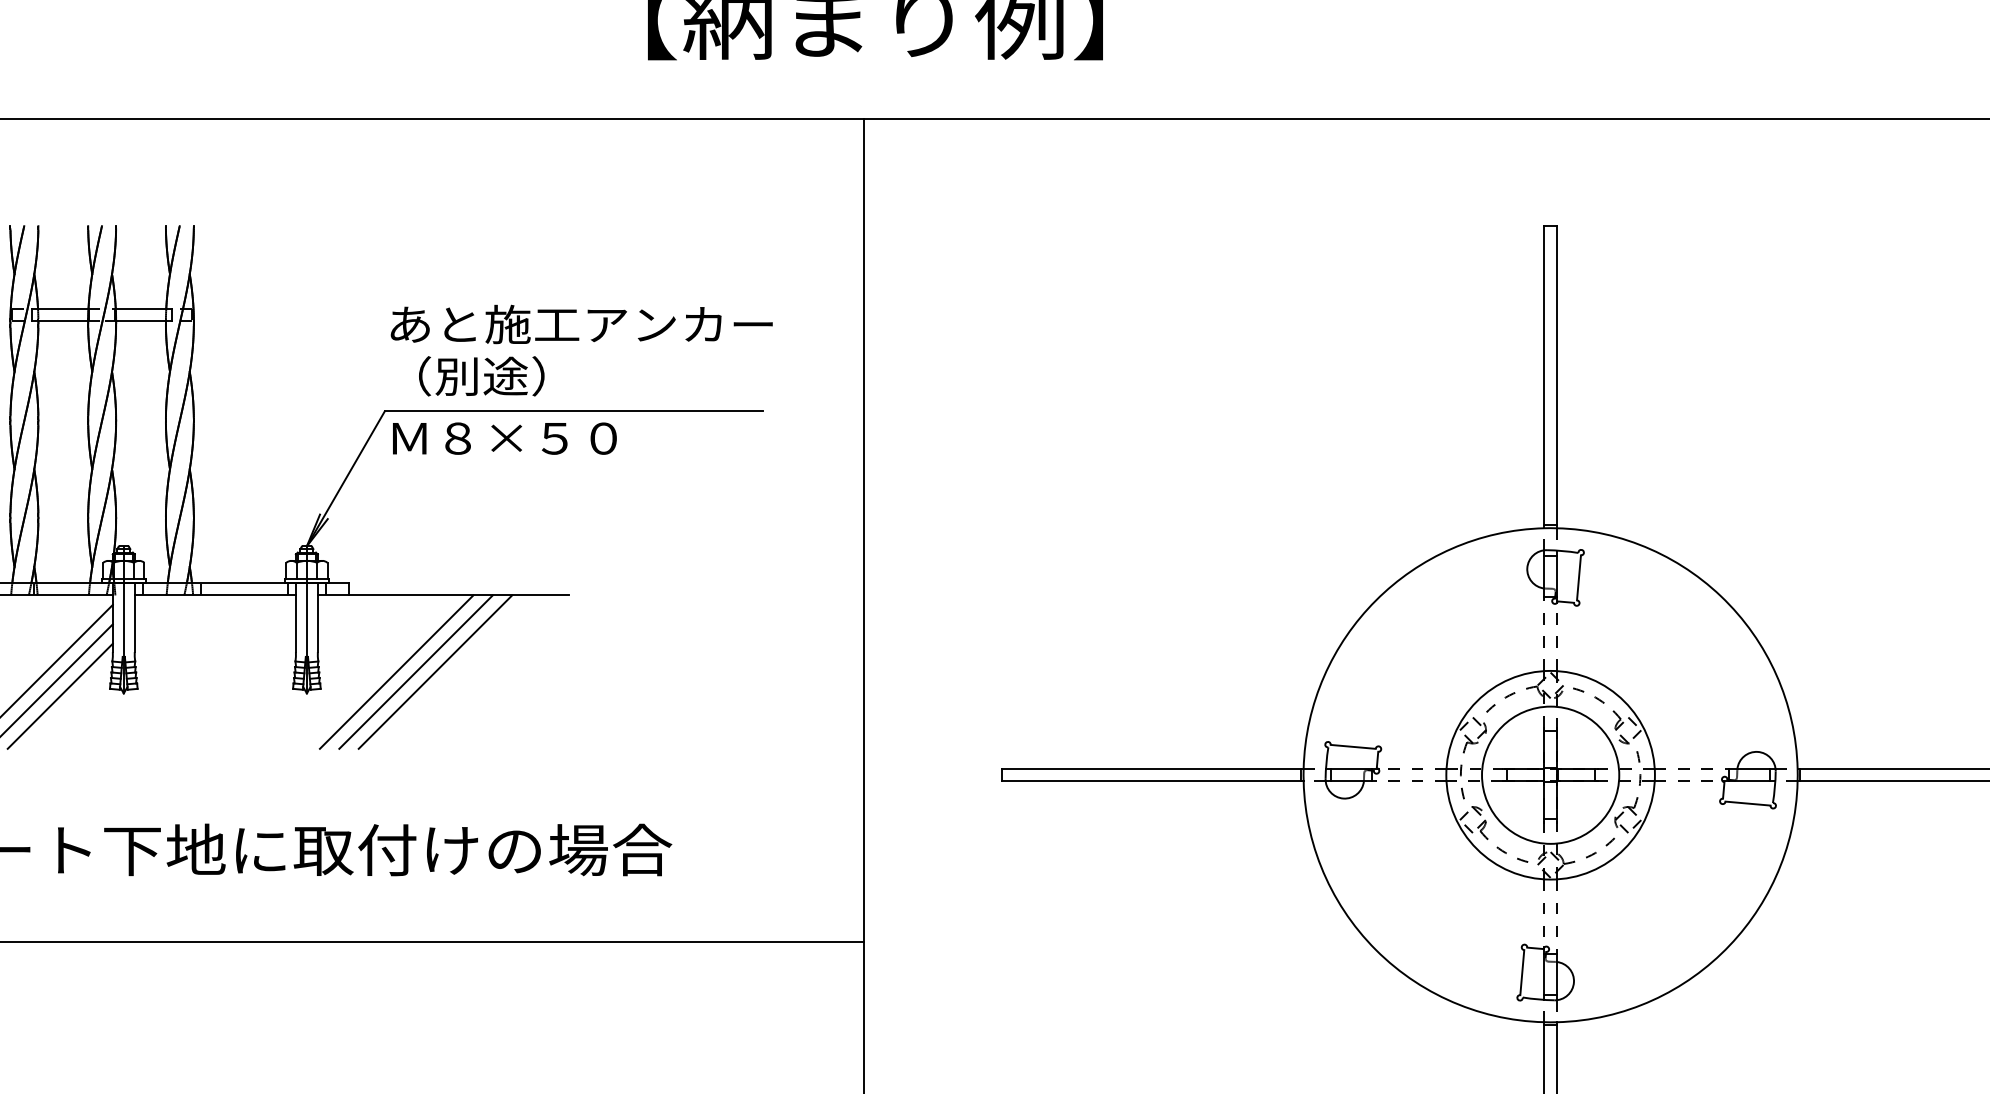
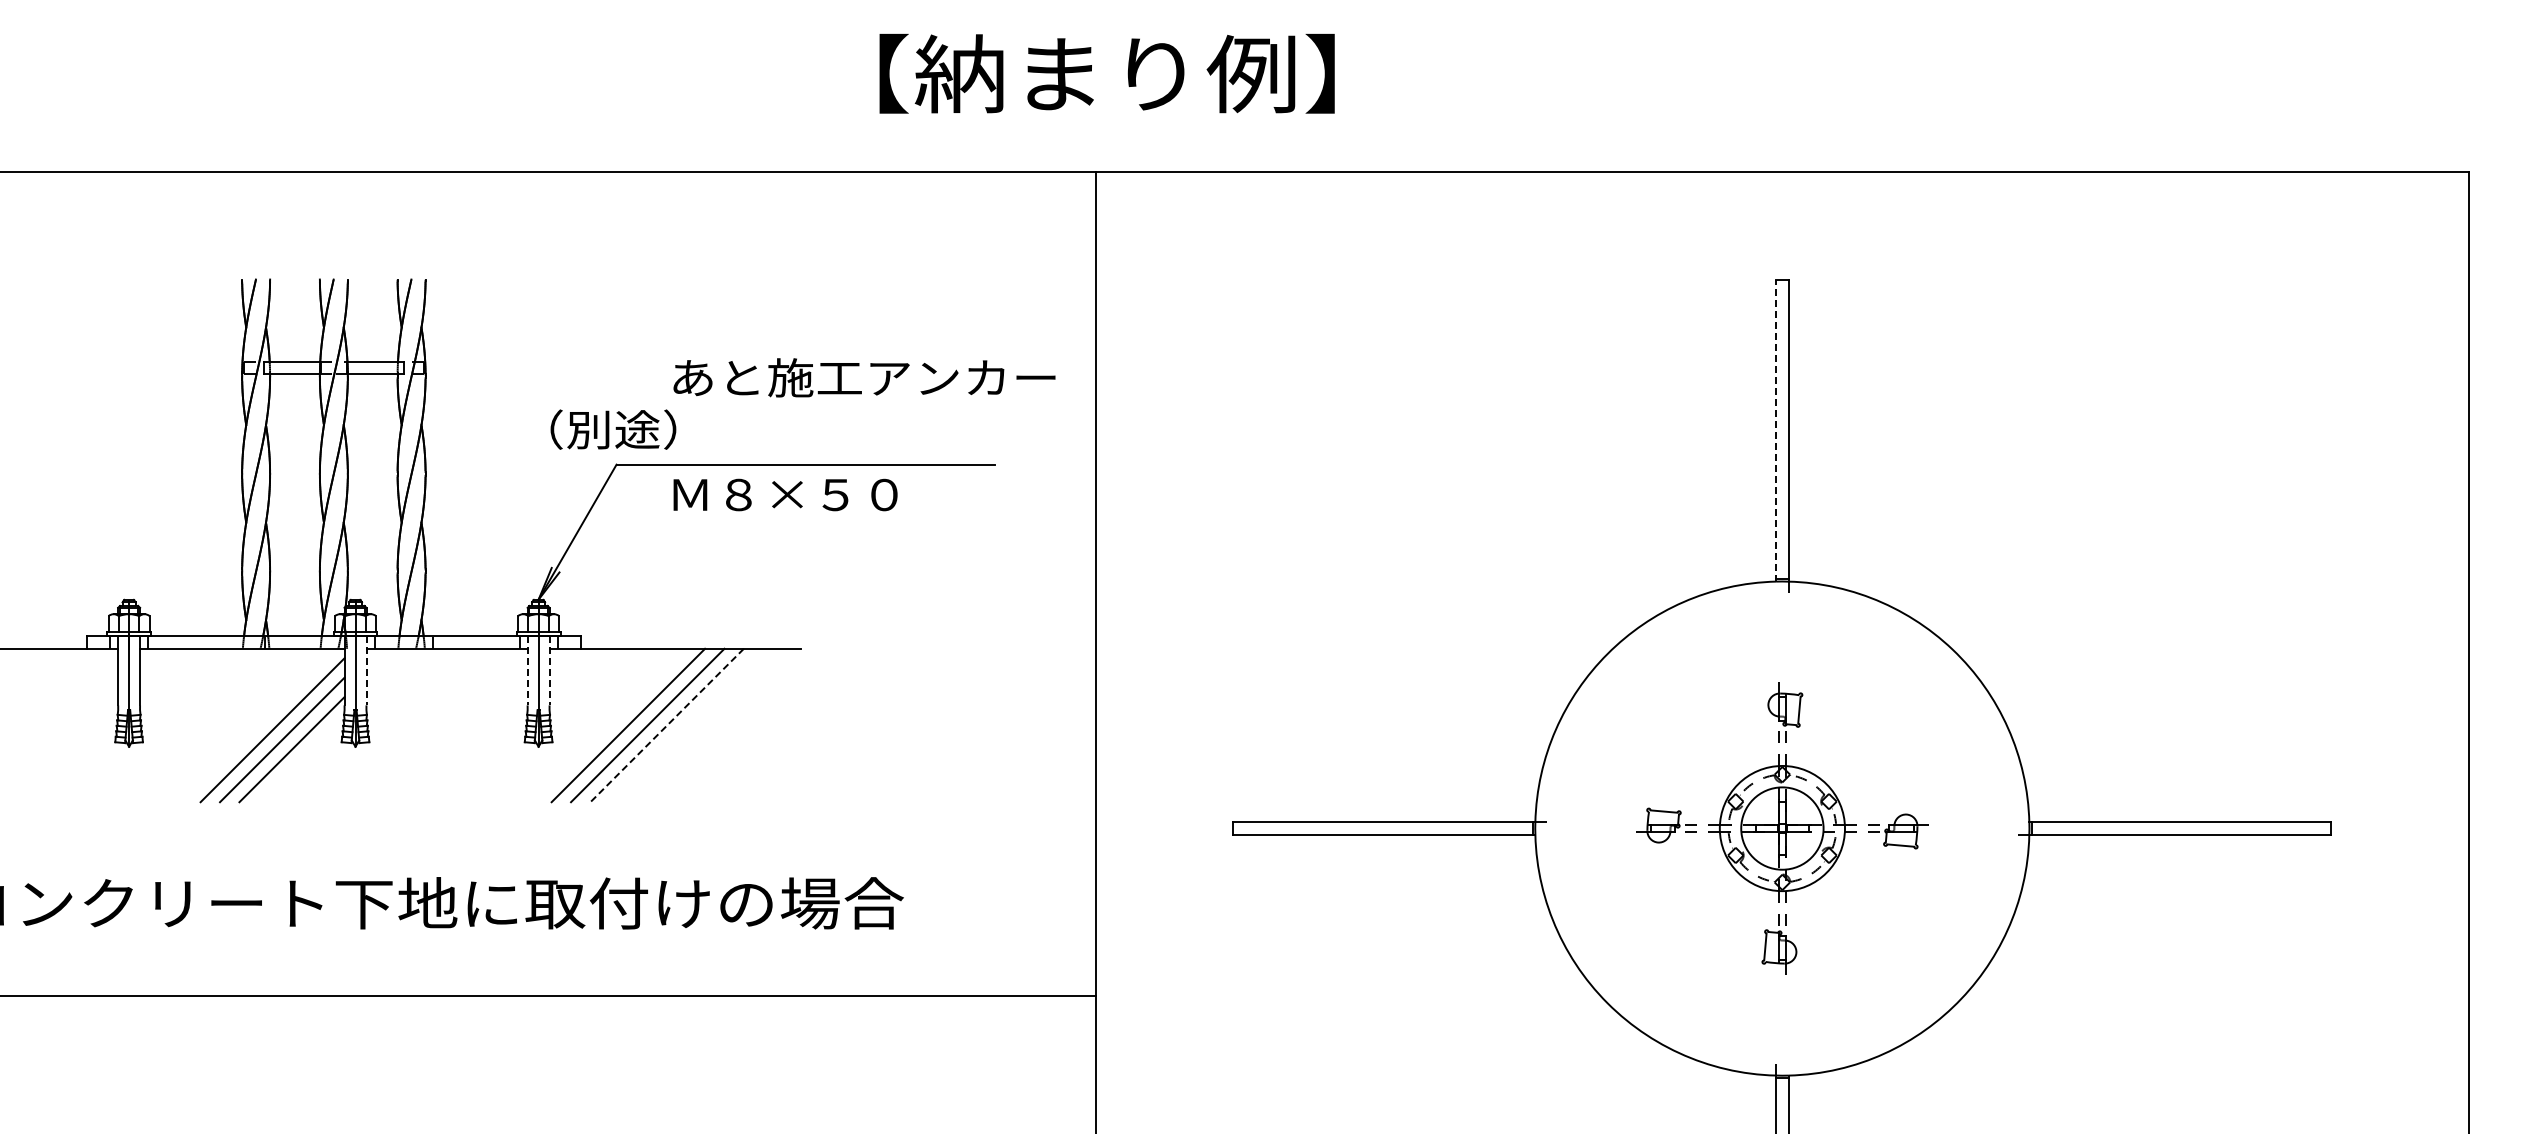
text: (581, 324) -> (864, 377), moved
text: (481, 376) -> (613, 429), moved
line: (1544, 377) -> (1776, 430), solid -> dashed
text: (504, 438) -> (785, 494), moved
line: (134, 618) -> (366, 671), solid -> dashed
line: (295, 618) -> (527, 671), solid -> dashed
line: (317, 618) -> (549, 671), solid -> dashed
line: (434, 672) -> (666, 725), solid -> dashed
part: (1550, 775) -> (1782, 828), size x0.6

